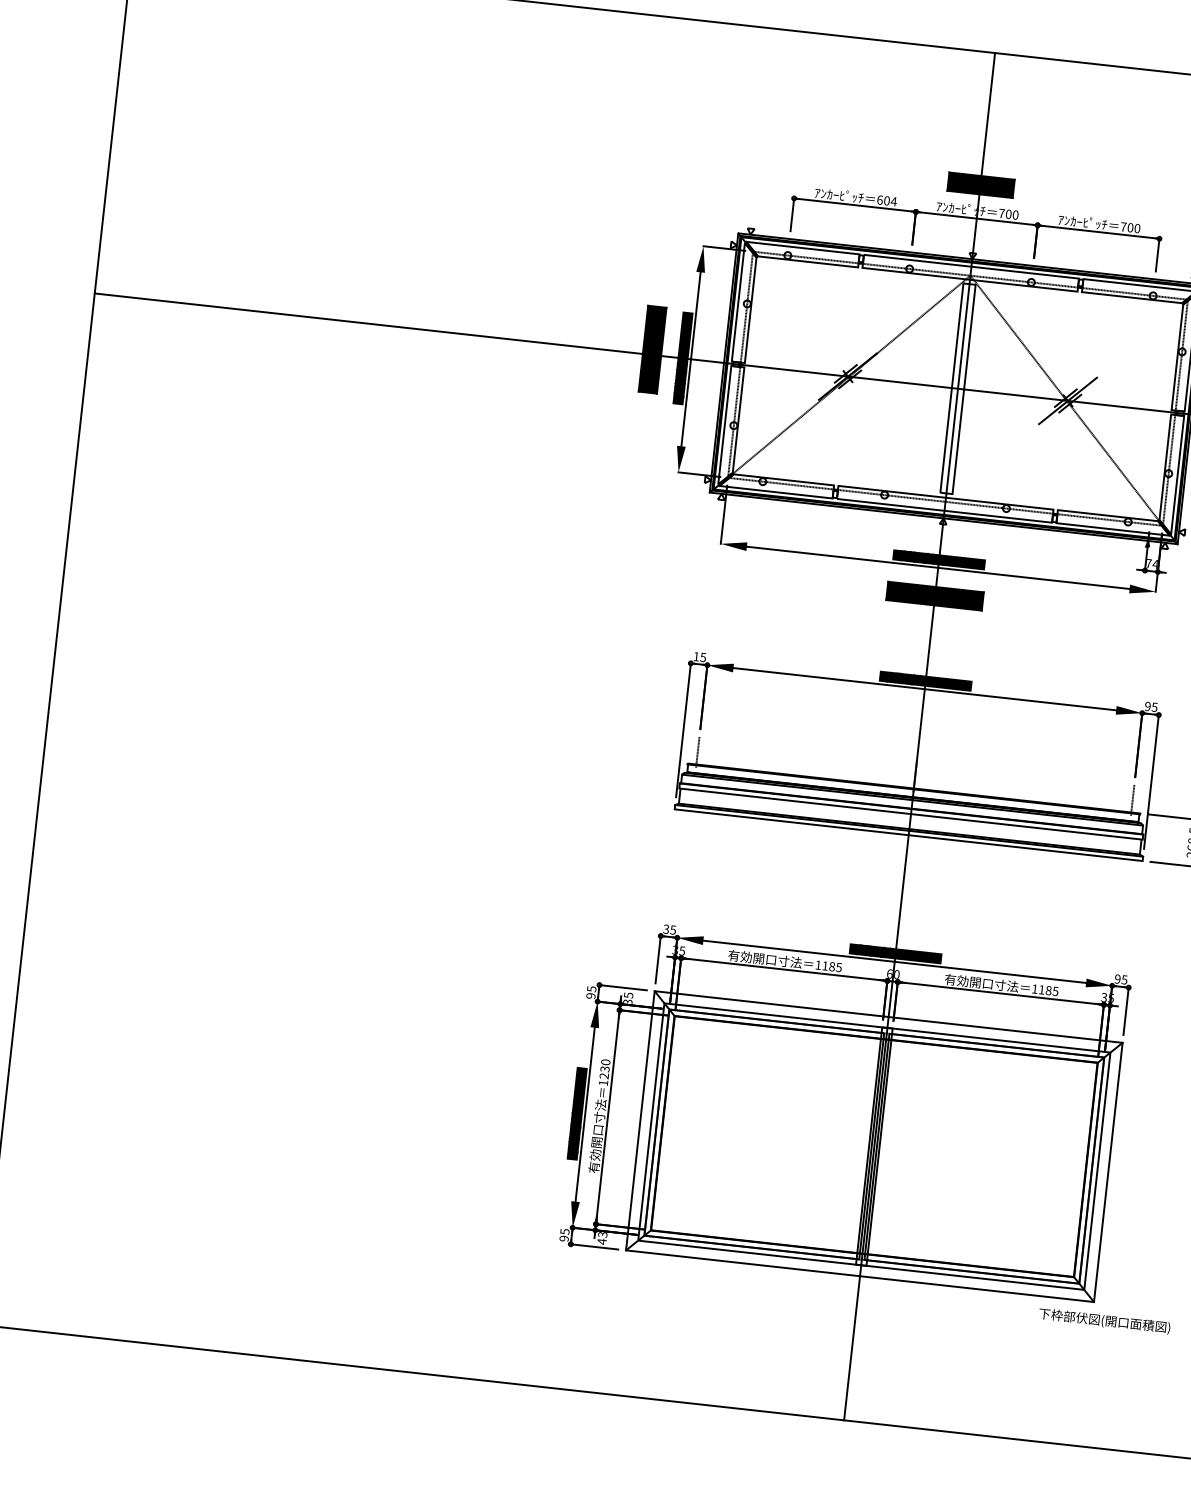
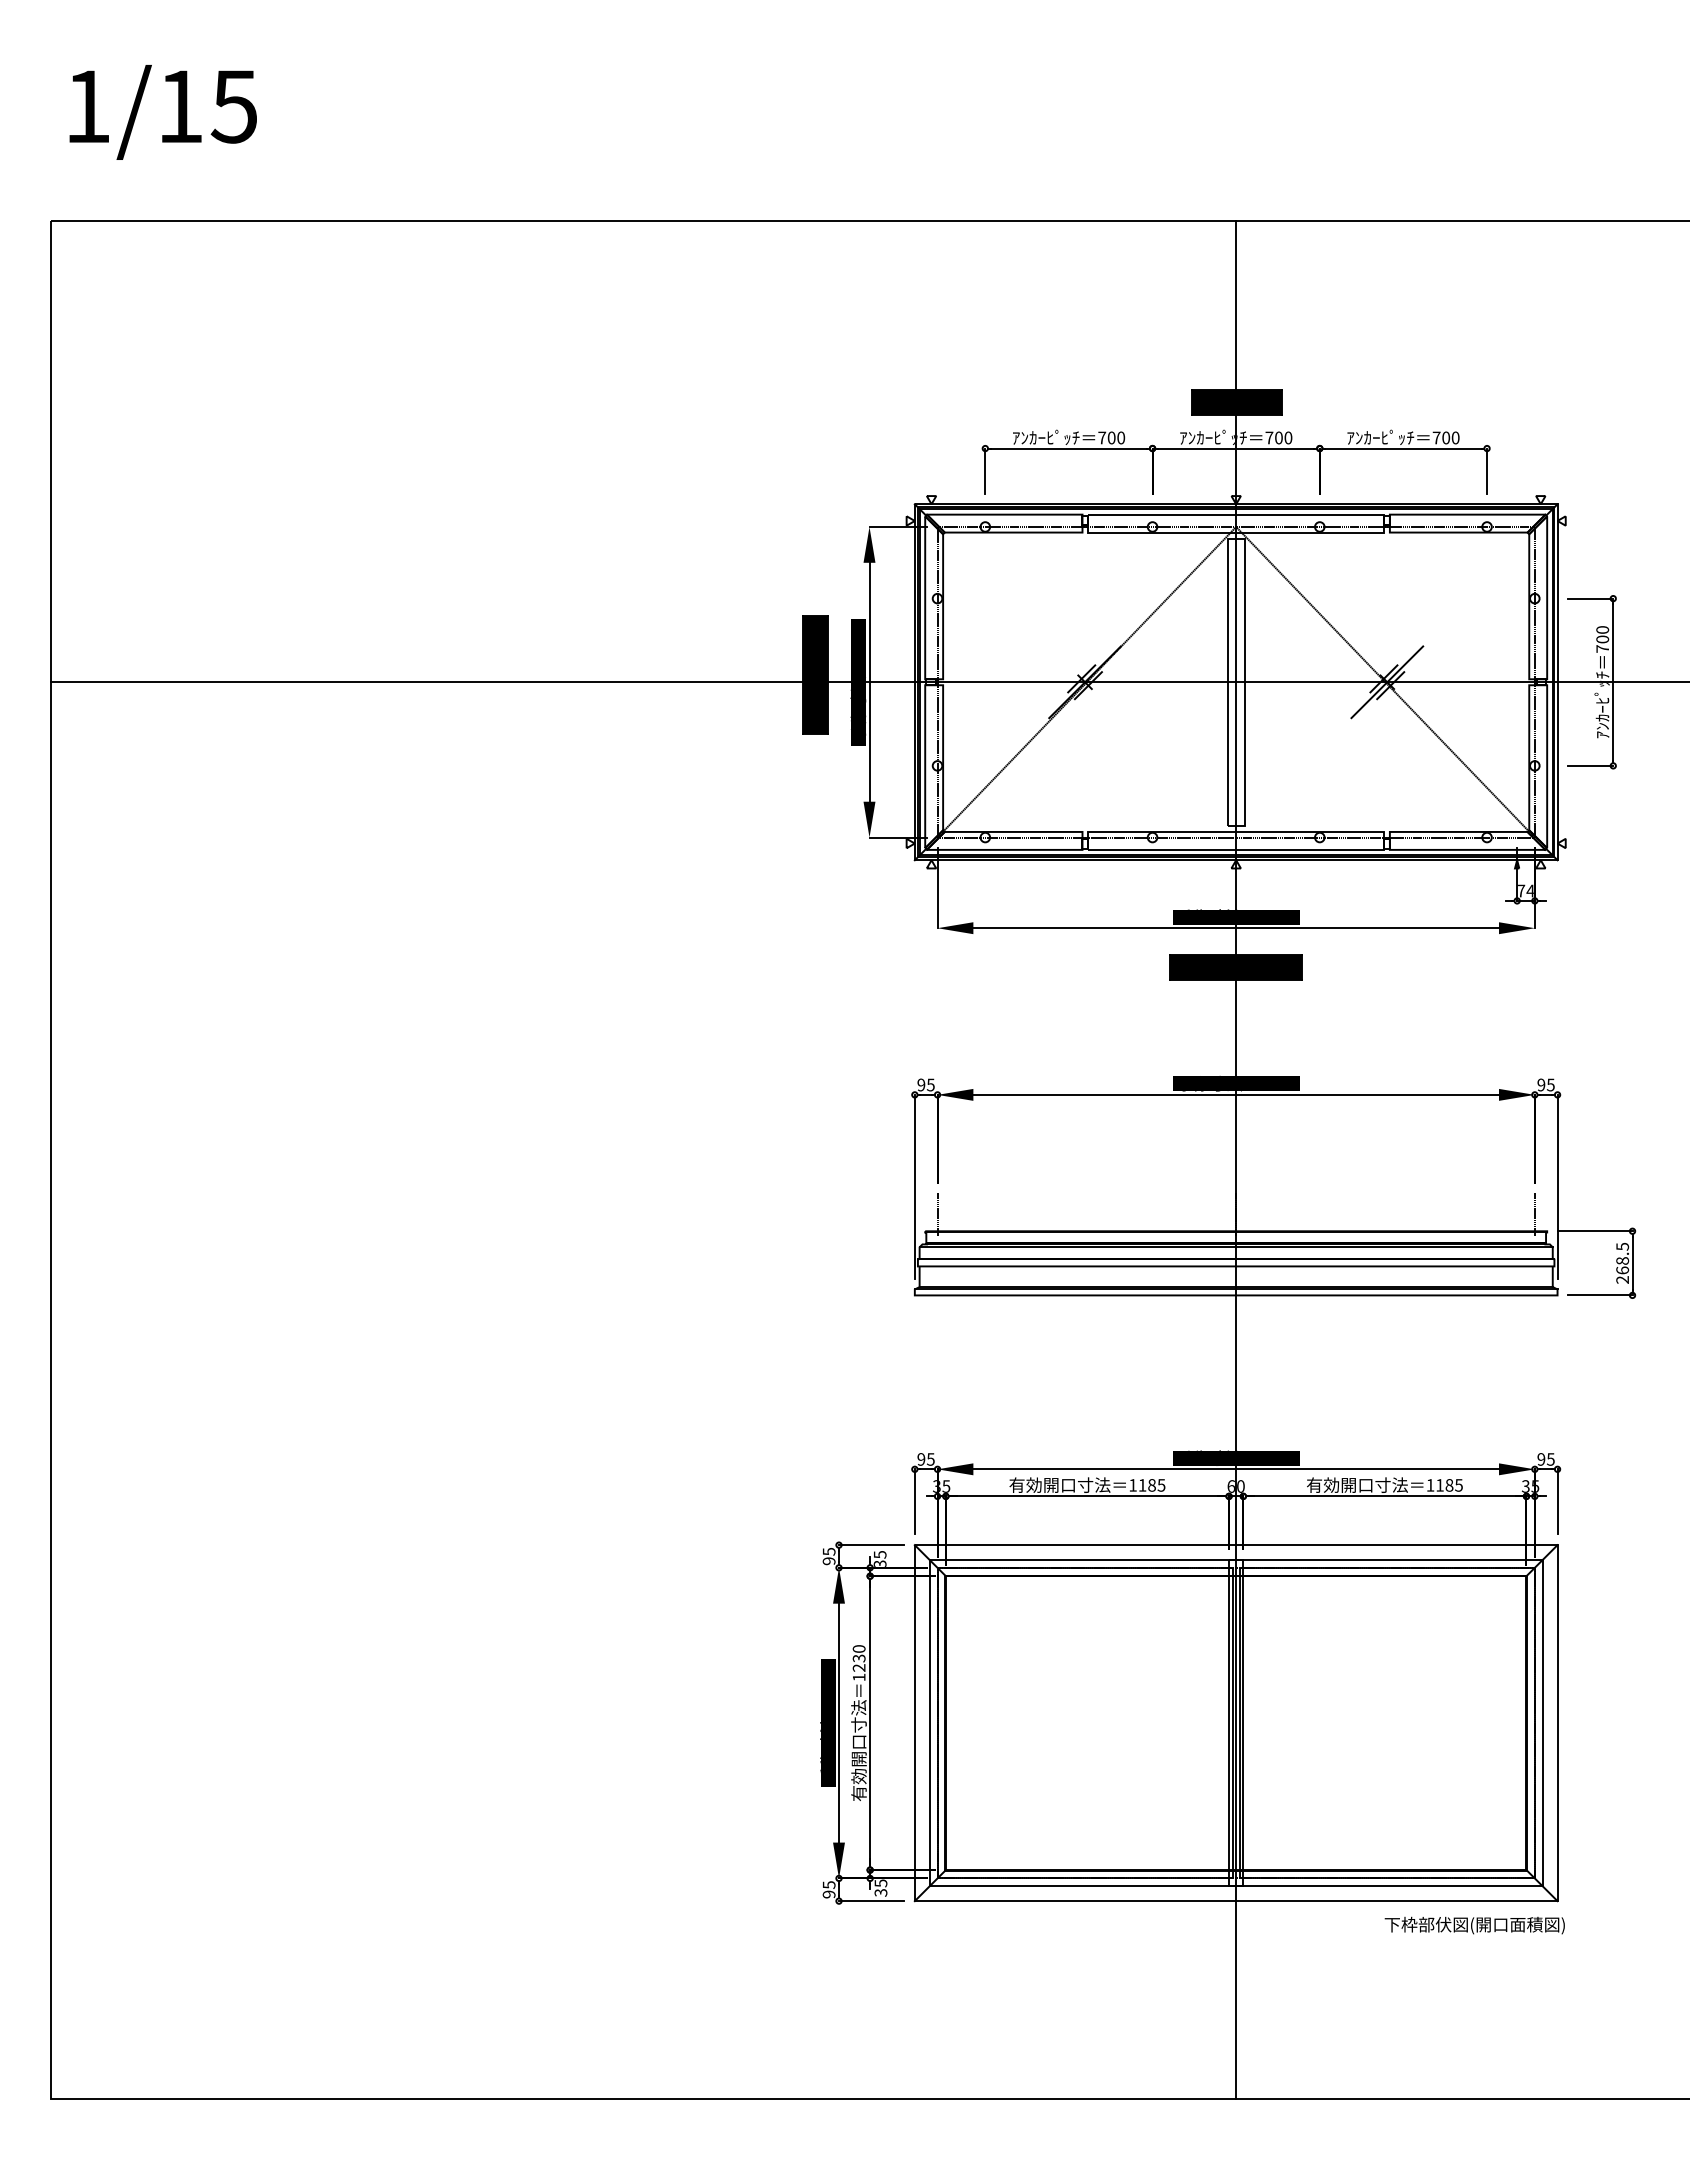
text: (886, 200) -> (1111, 437), 604 -> 700
text: (696, 656) -> (921, 1084), 15 -> 95
text: (666, 929) -> (921, 1459), 35 -> 95
text: (602, 1238) -> (880, 1888), 43 -> 35
text: (1104, 1321) -> (1474, 1925), moved

